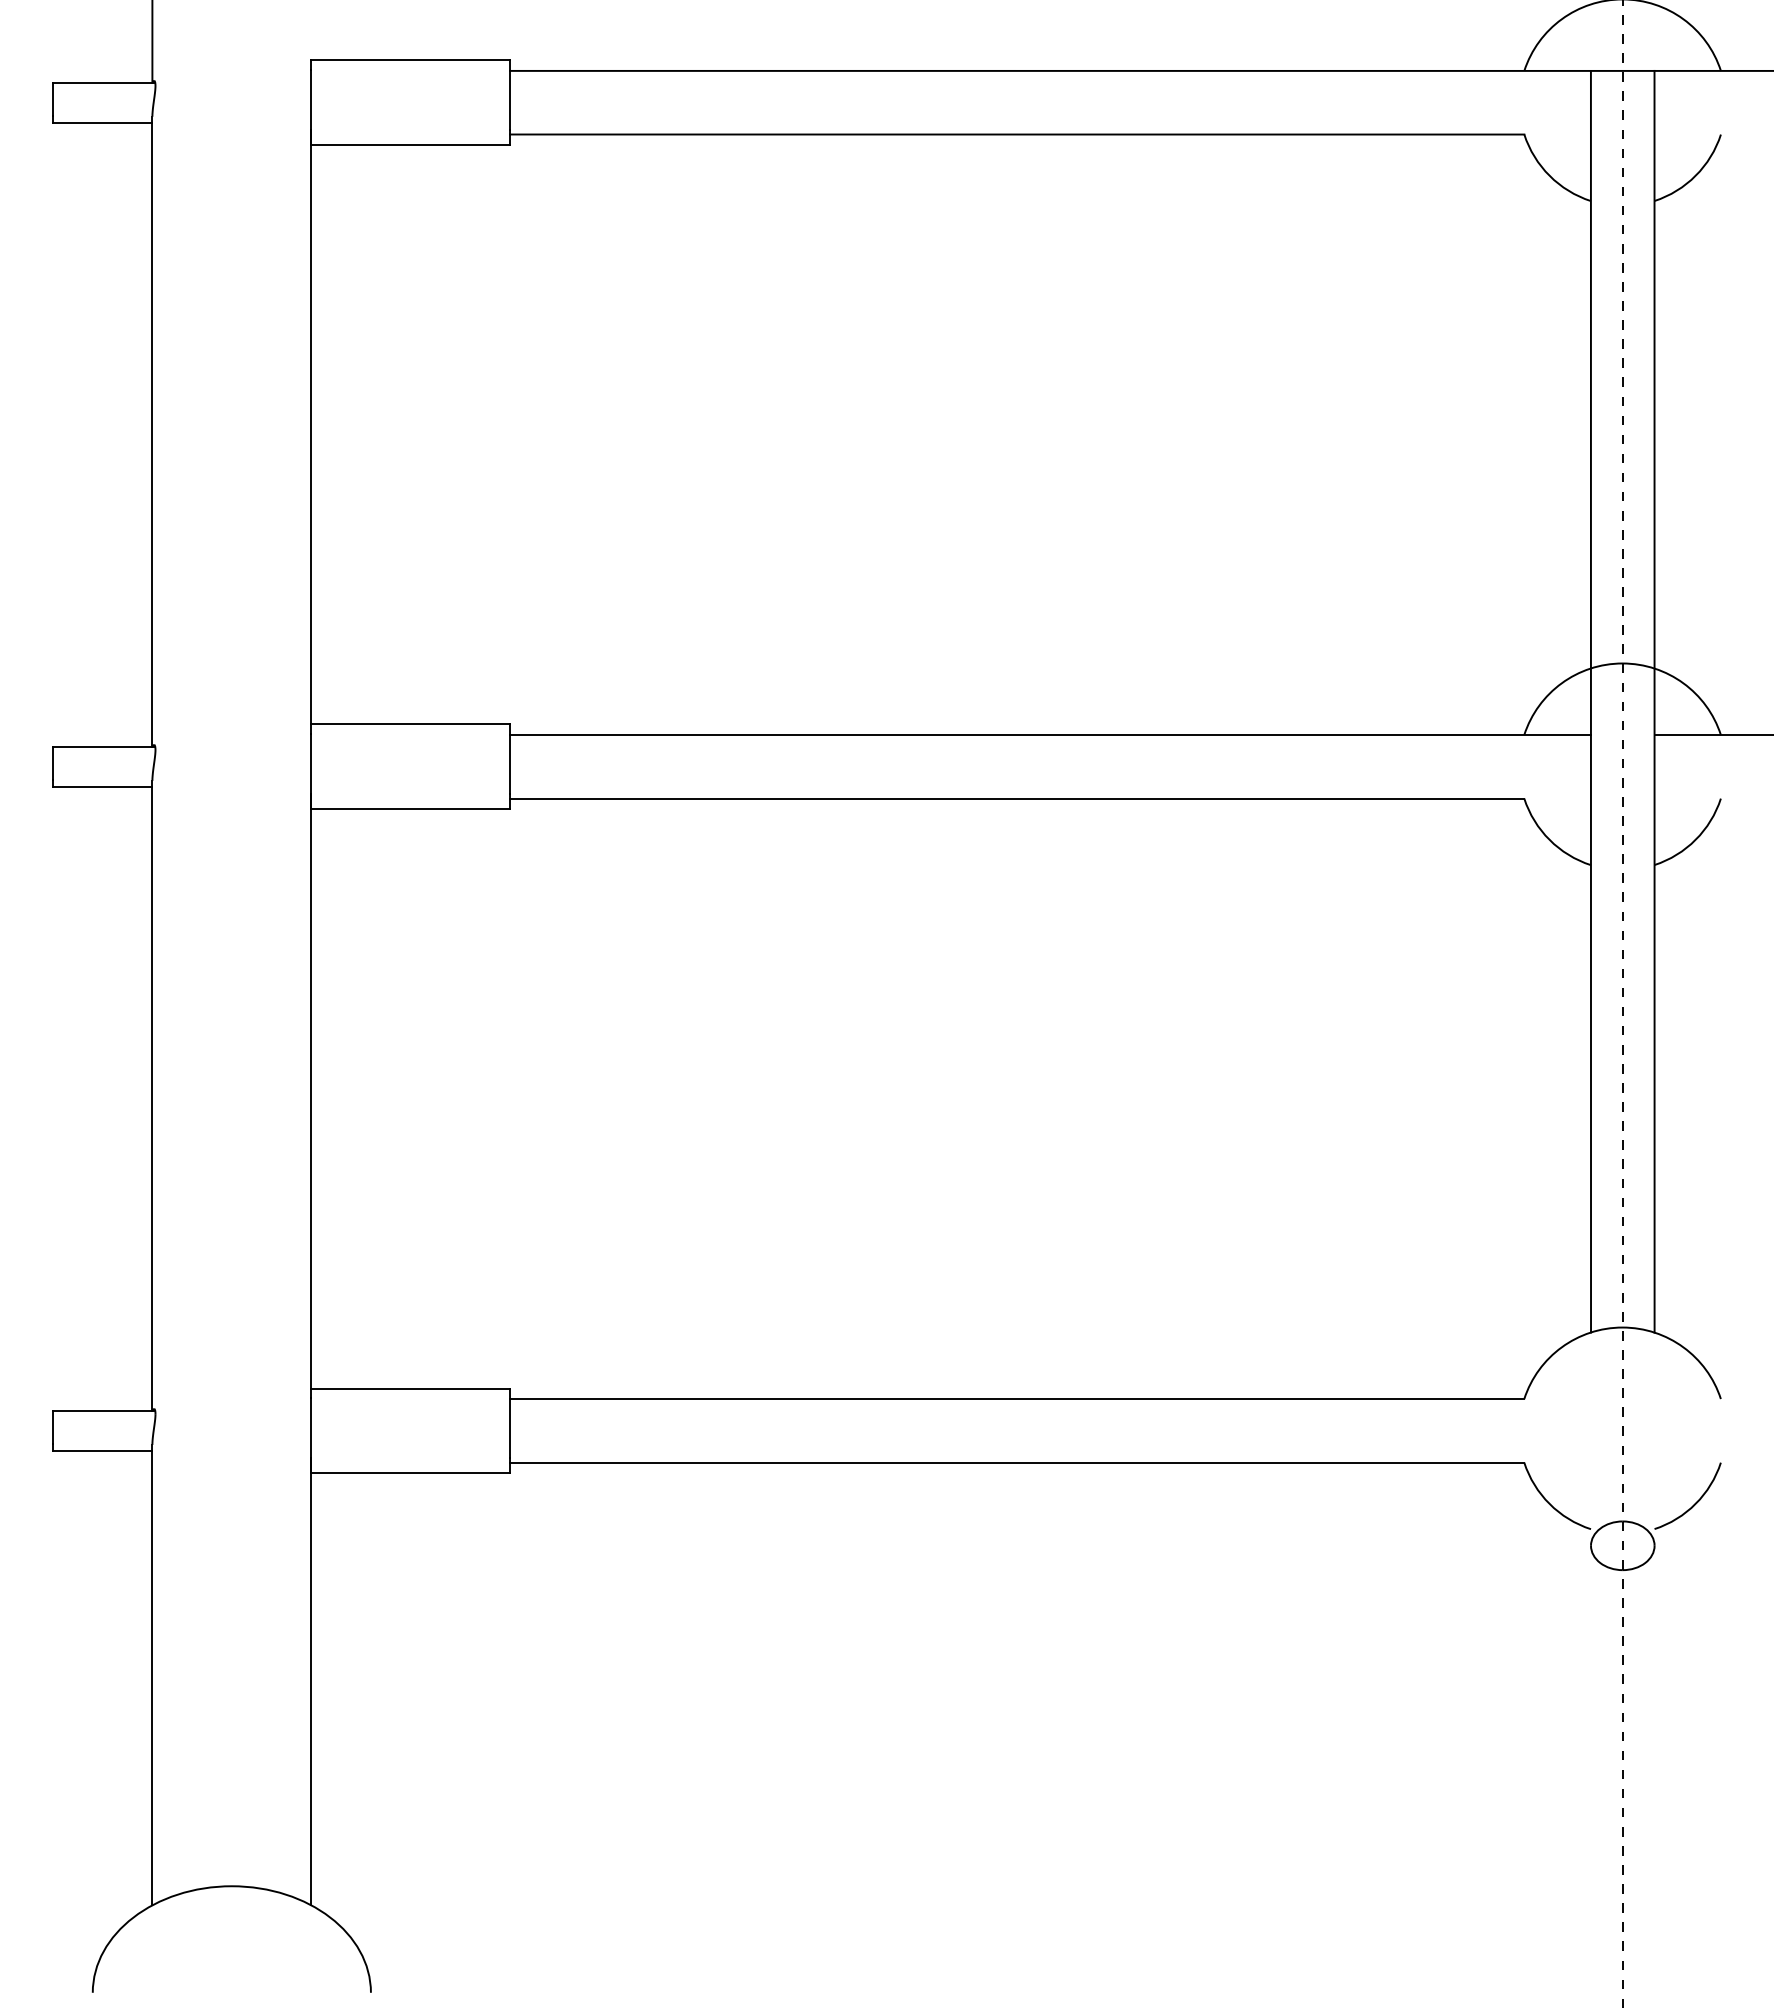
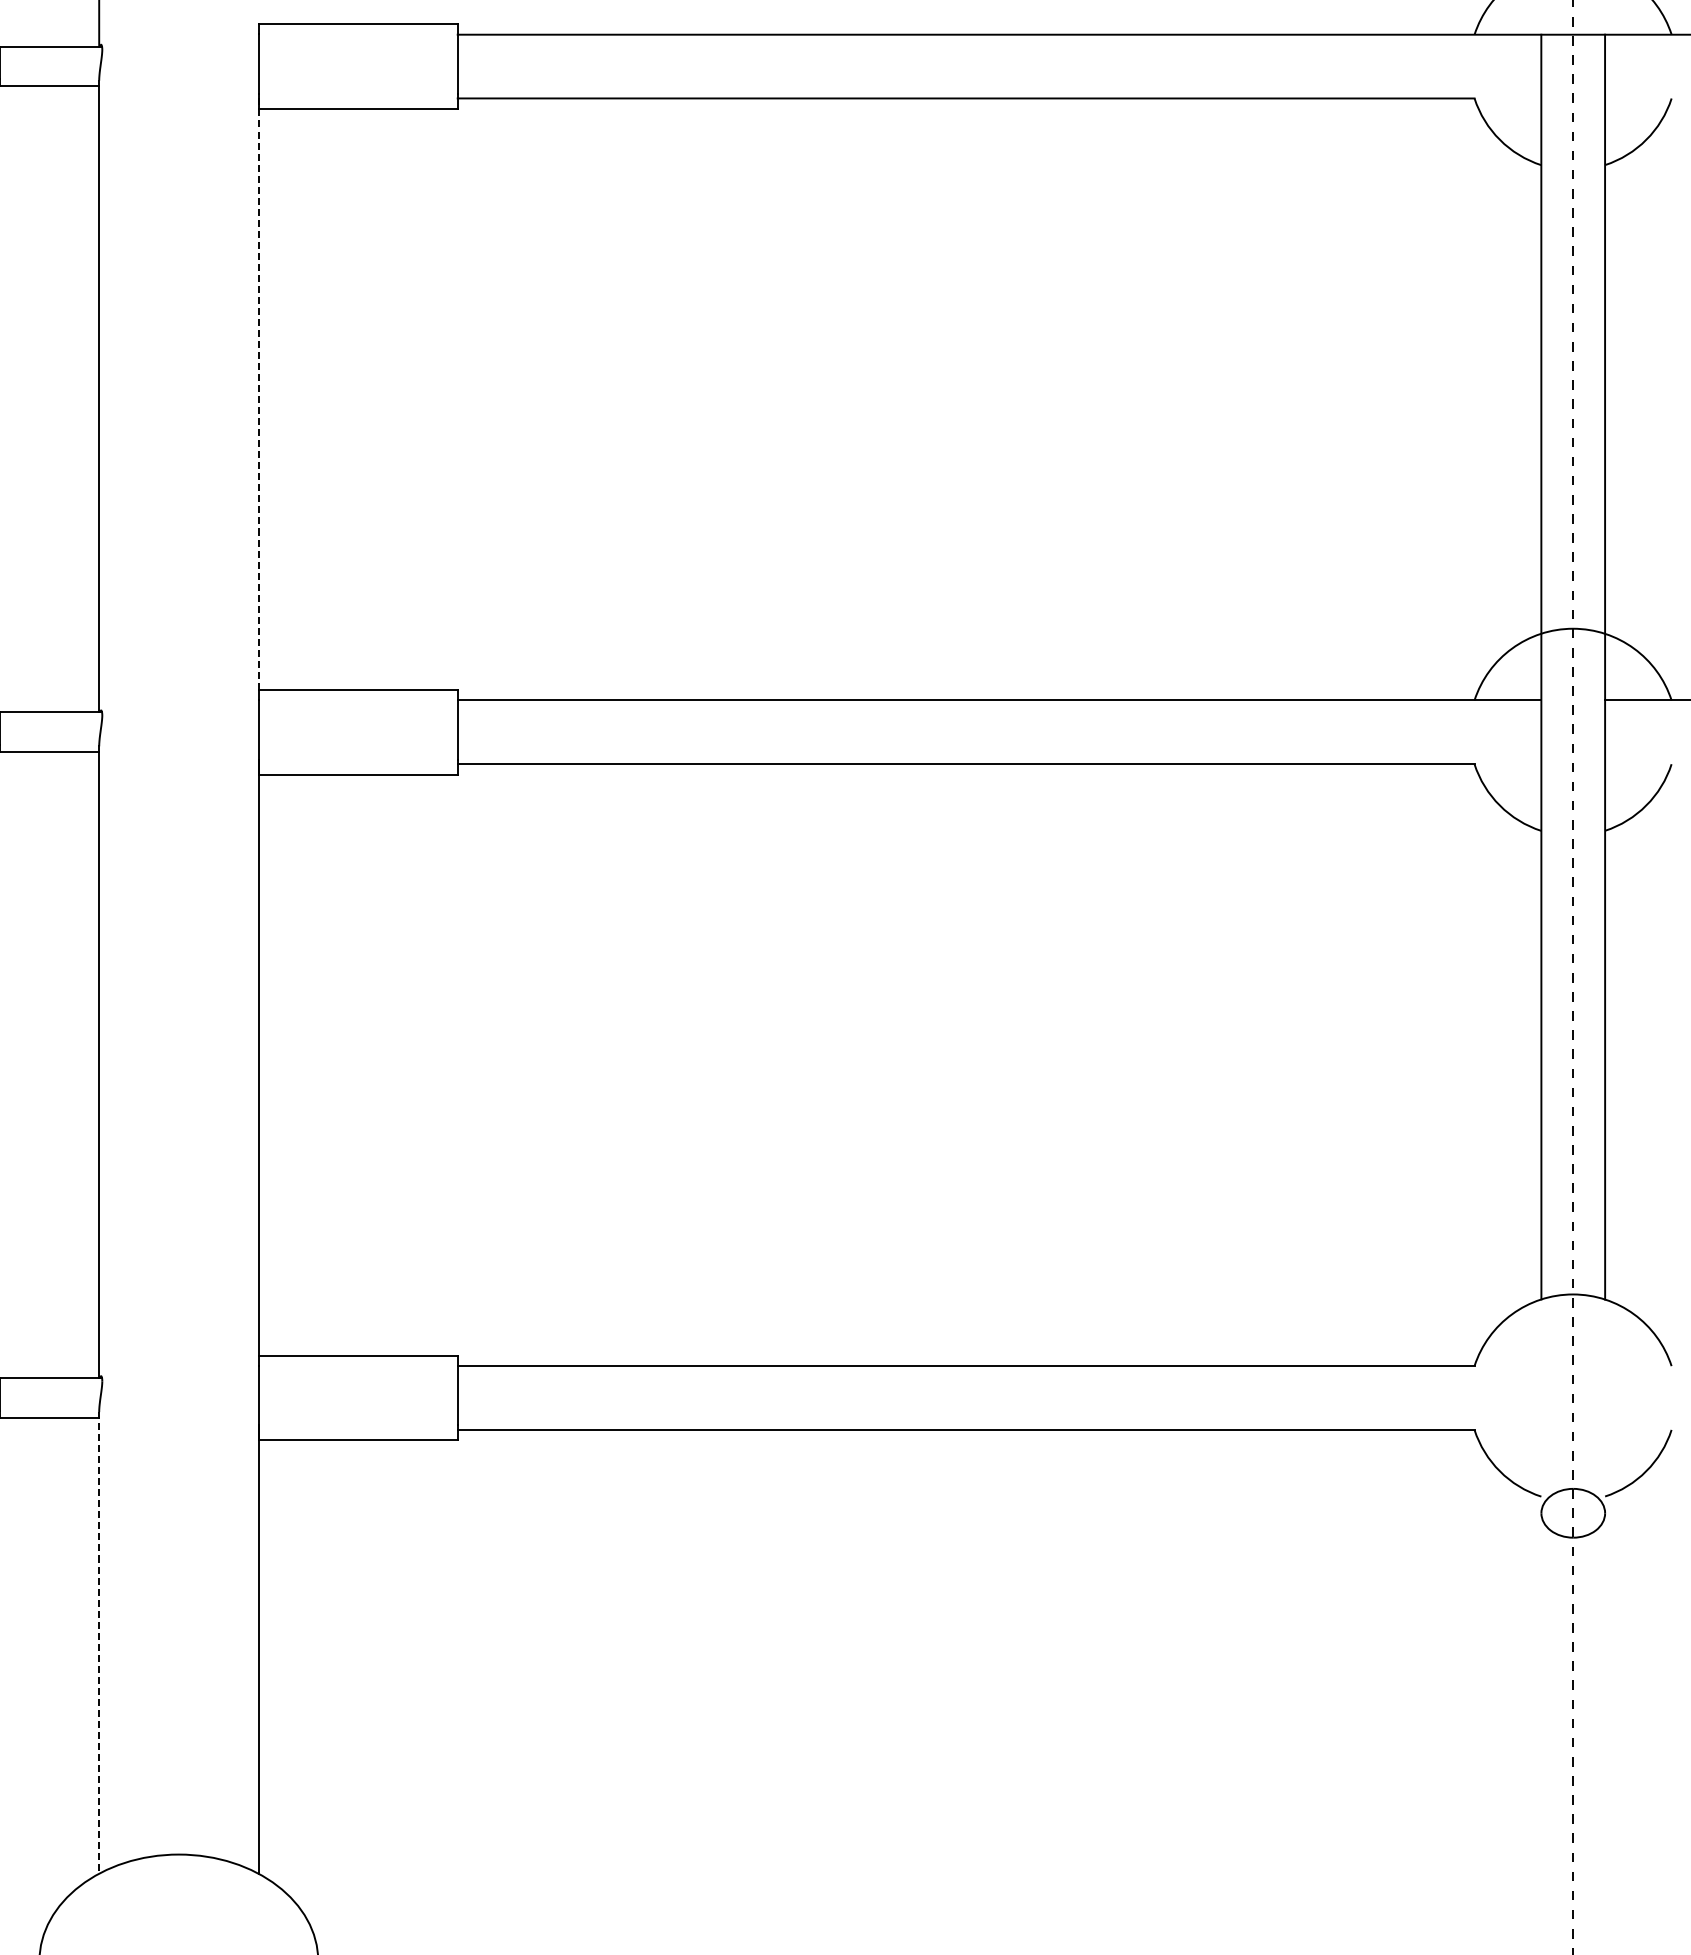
line: (311, 426) -> (258, 391), solid -> dashed
line: (152, 1675) -> (99, 1643), solid -> dashed

